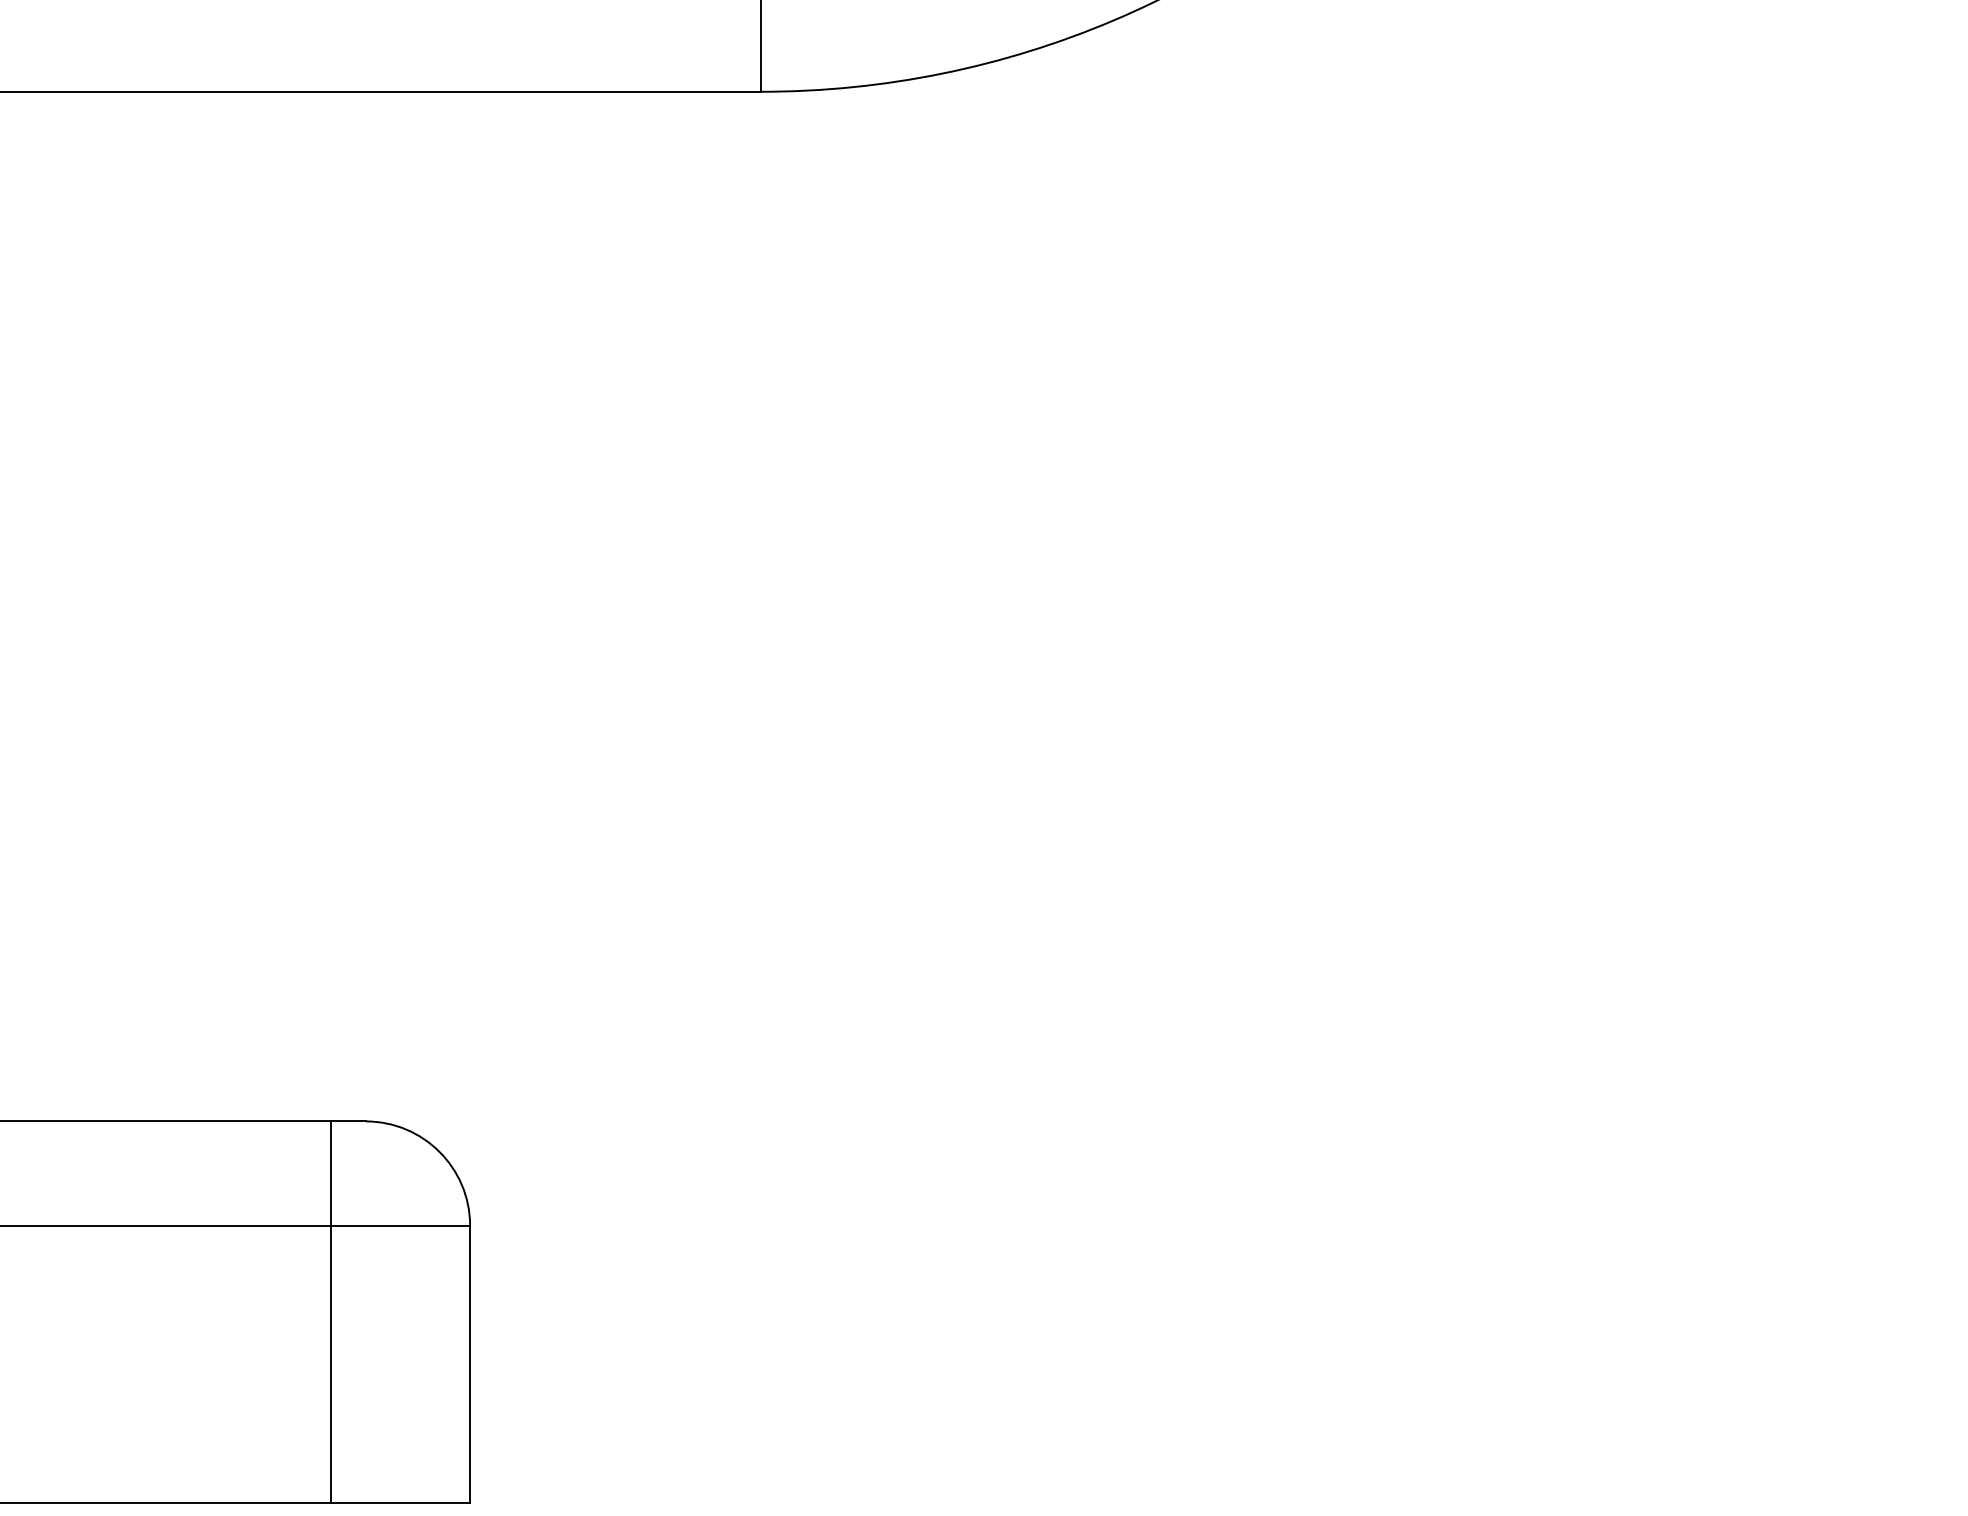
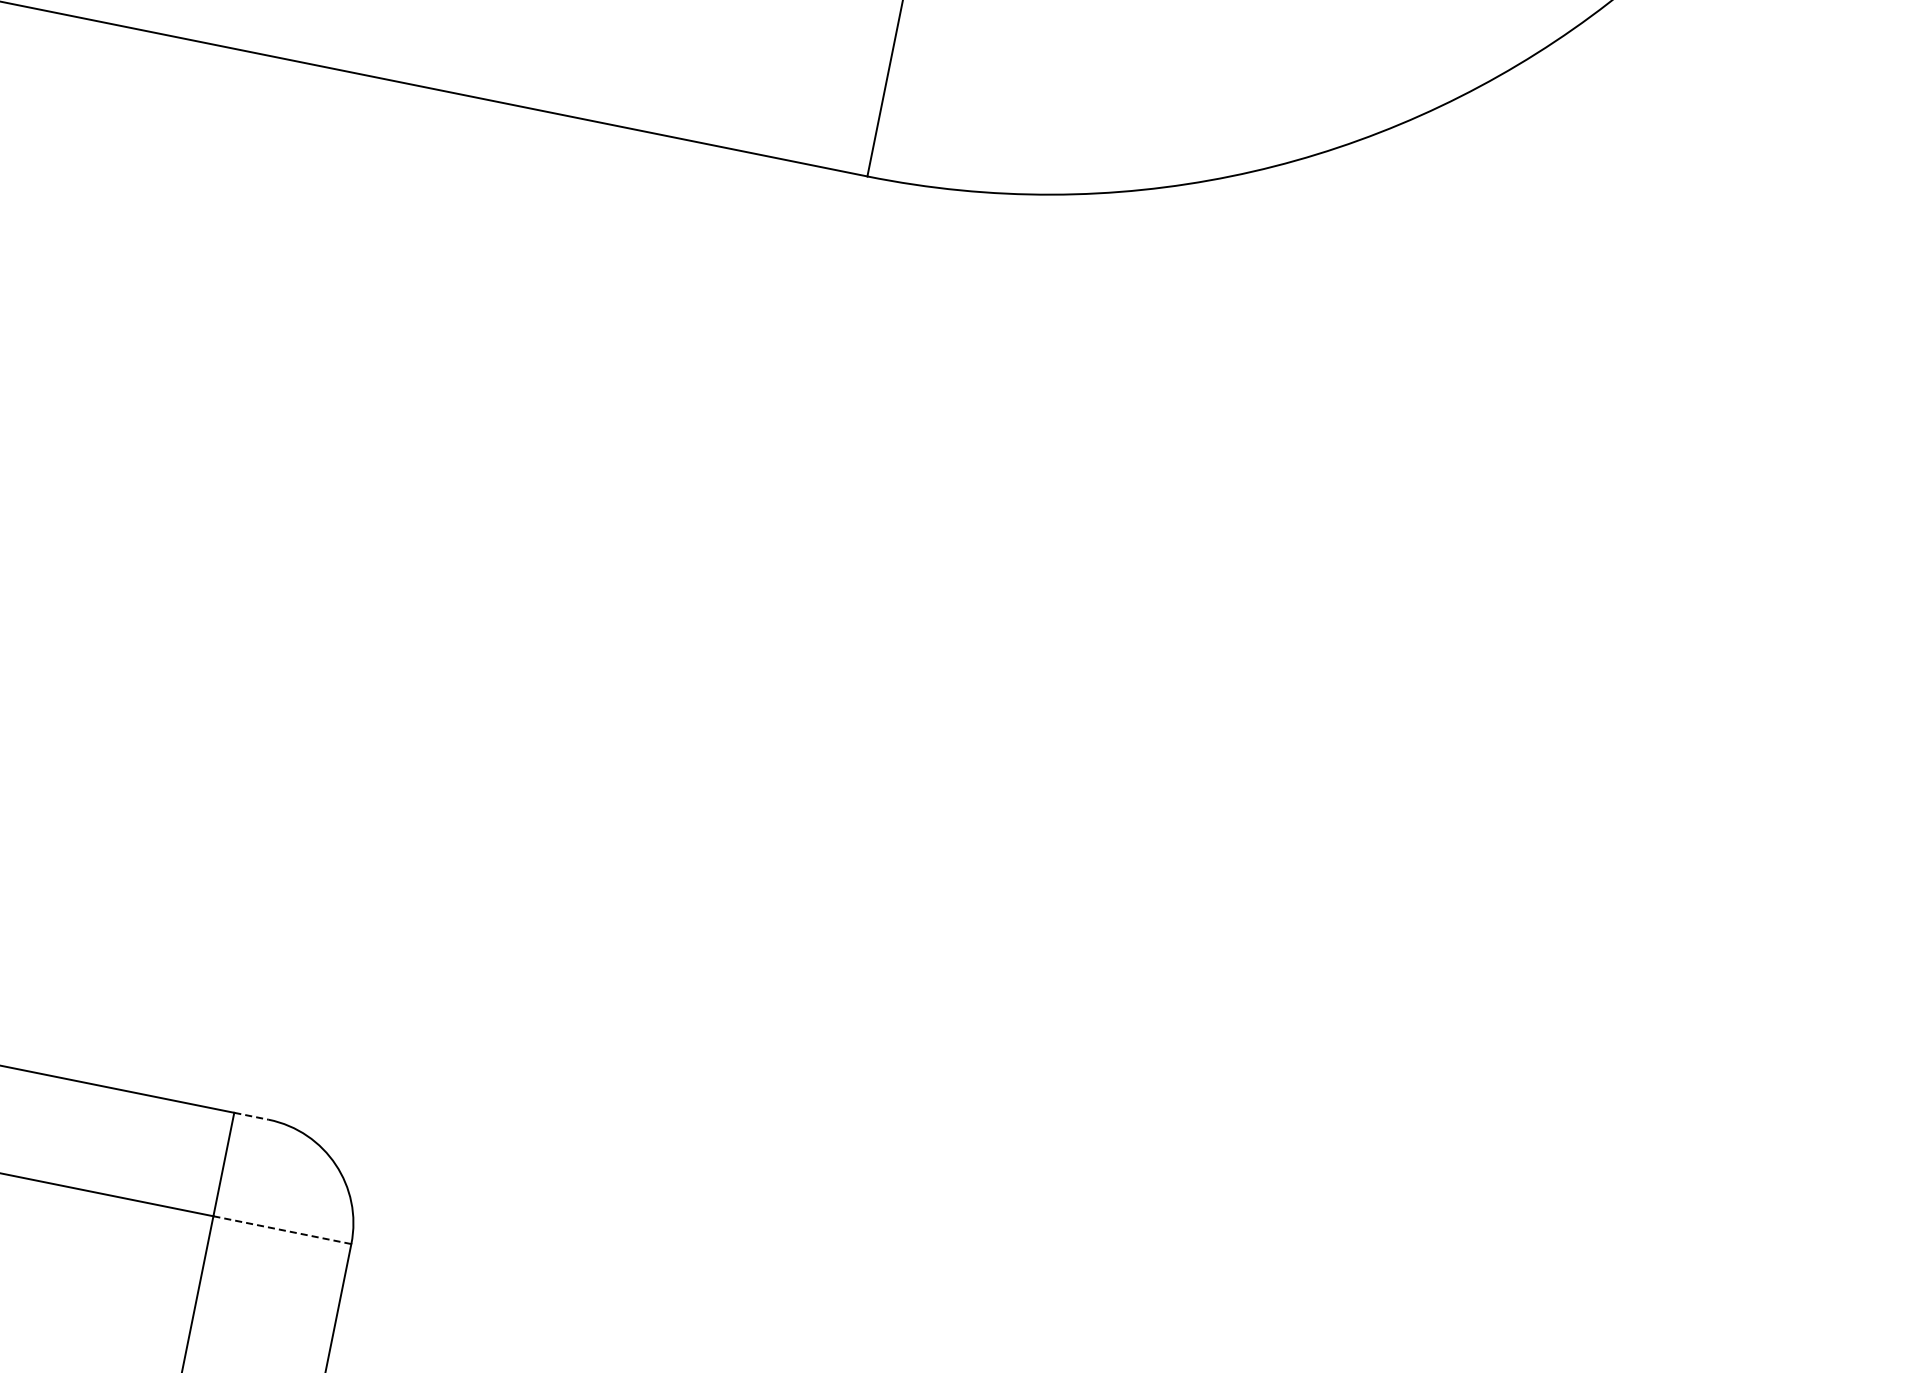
line: (349, 1121) -> (252, 1116), solid -> dashed
line: (400, 1225) -> (282, 1230), solid -> dashed

